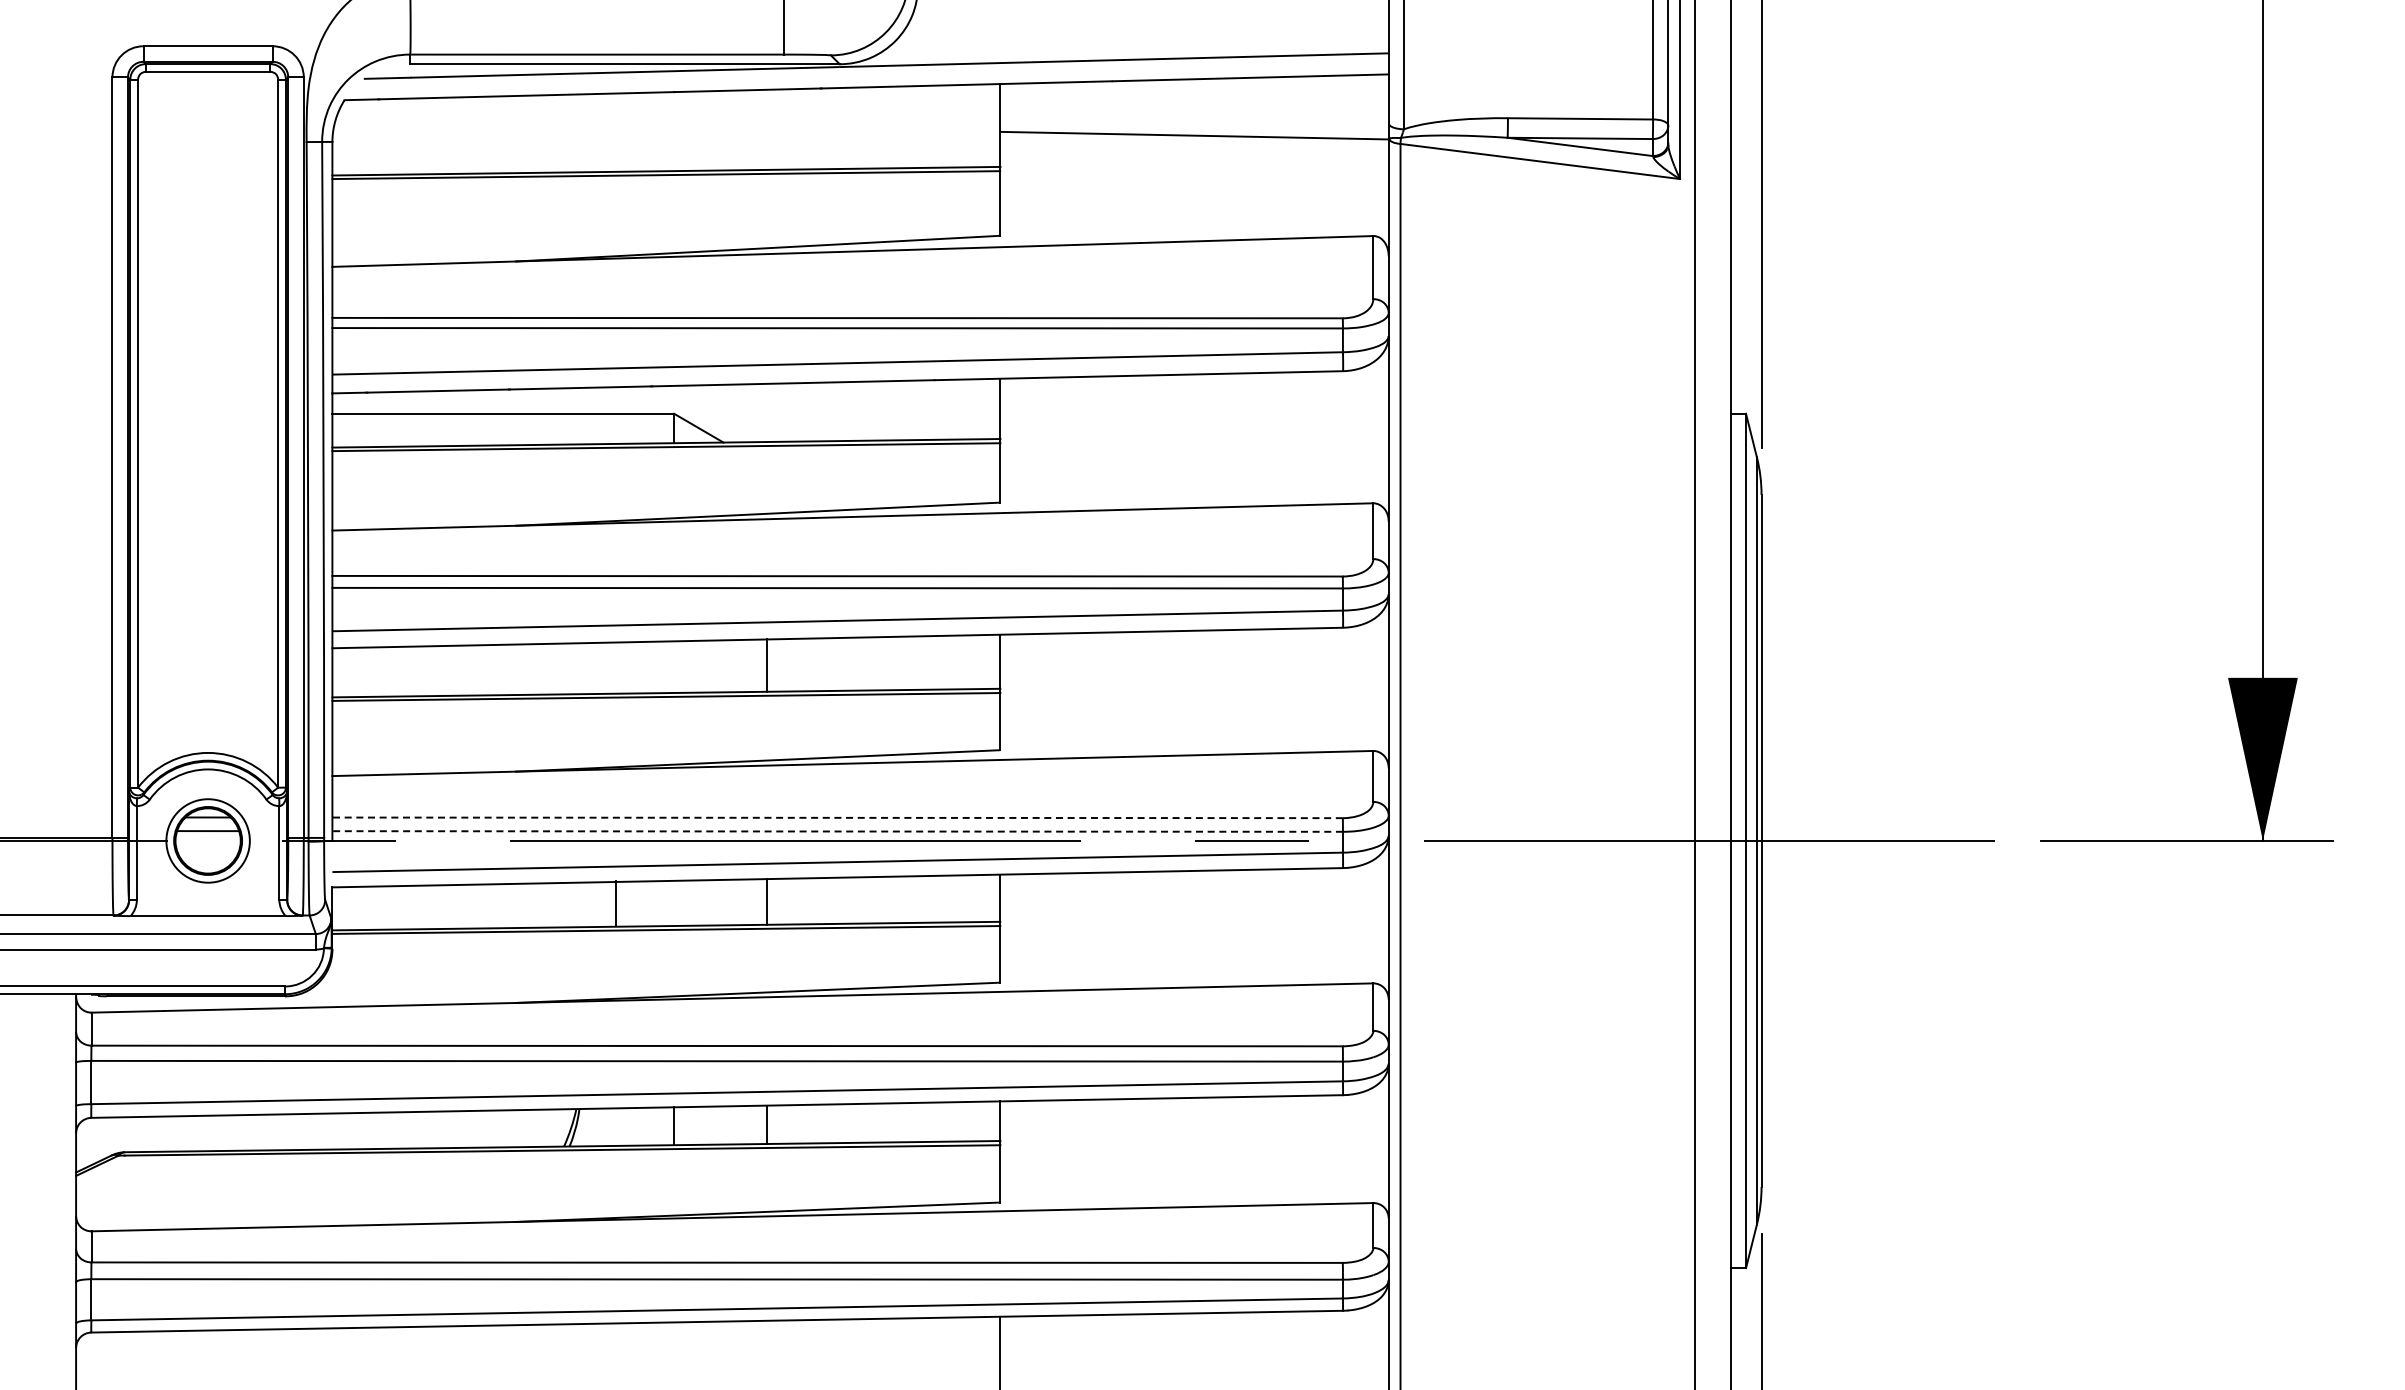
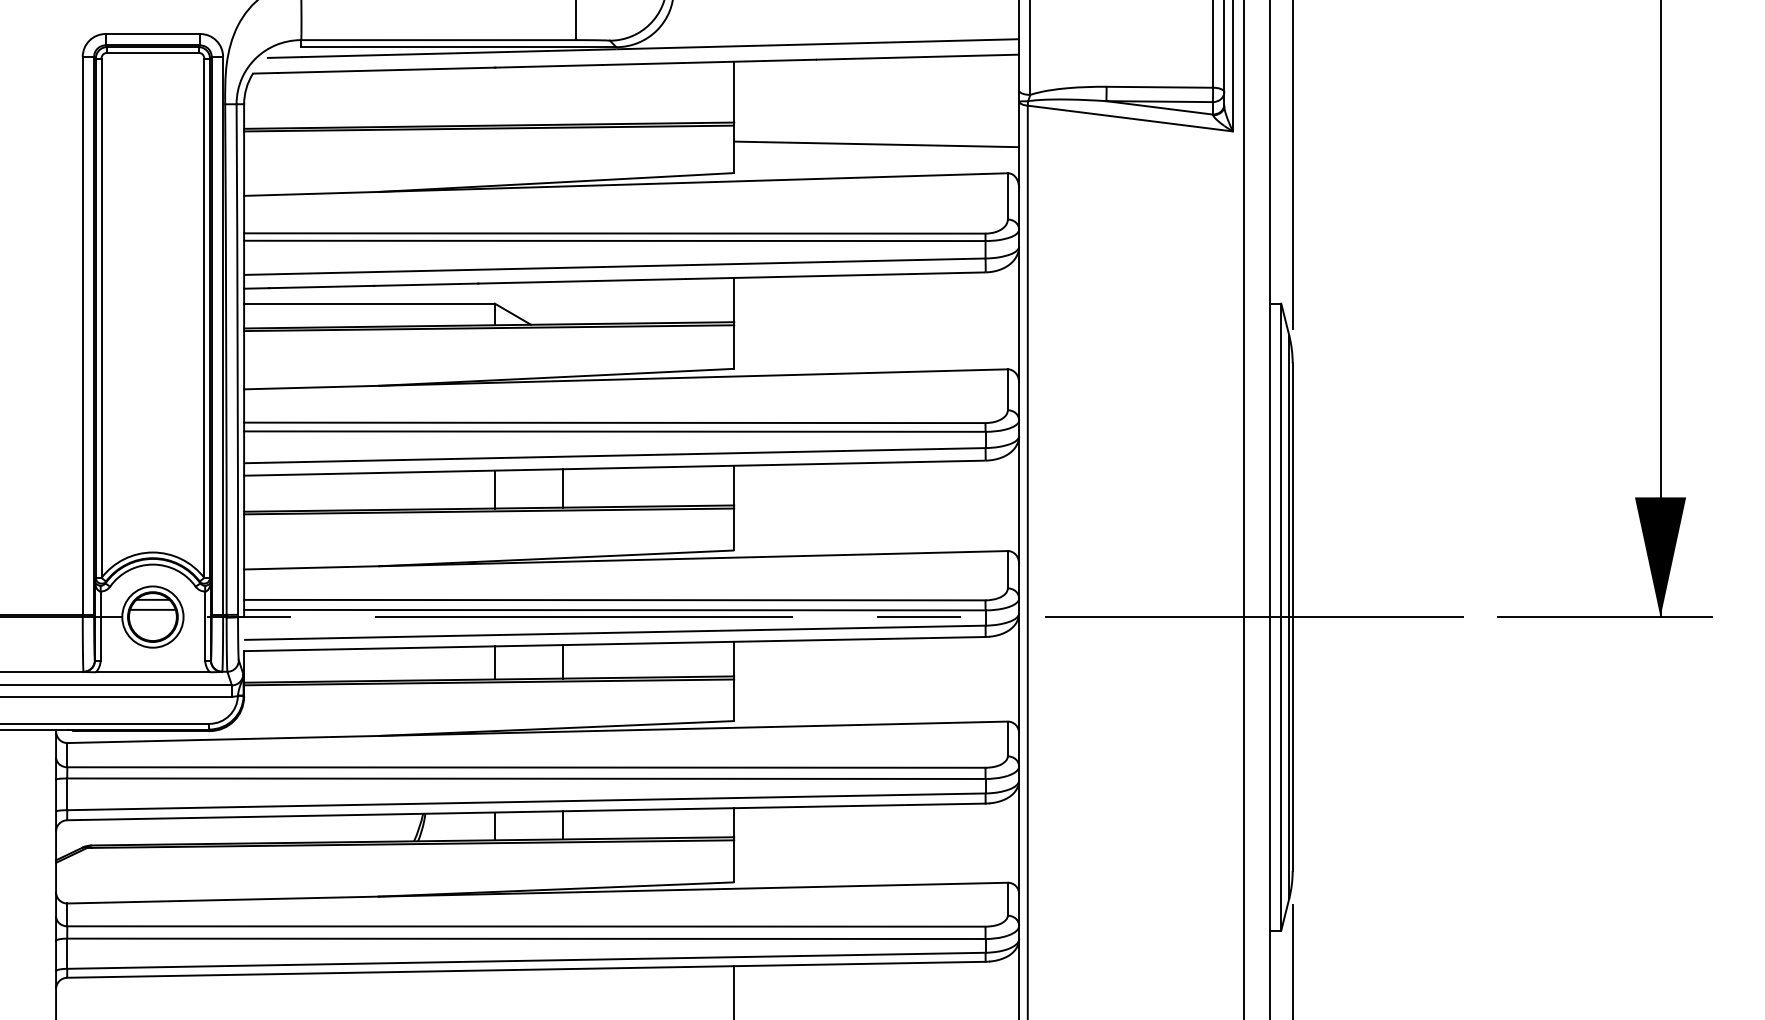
line: (1195, 135) -> (876, 144), moved
line: (674, 666) -> (495, 489), added
line: (837, 817) -> (614, 599), dashed -> solid
line: (837, 831) -> (614, 610), dashed -> solid
line: (616, 903) -> (495, 662), moved

